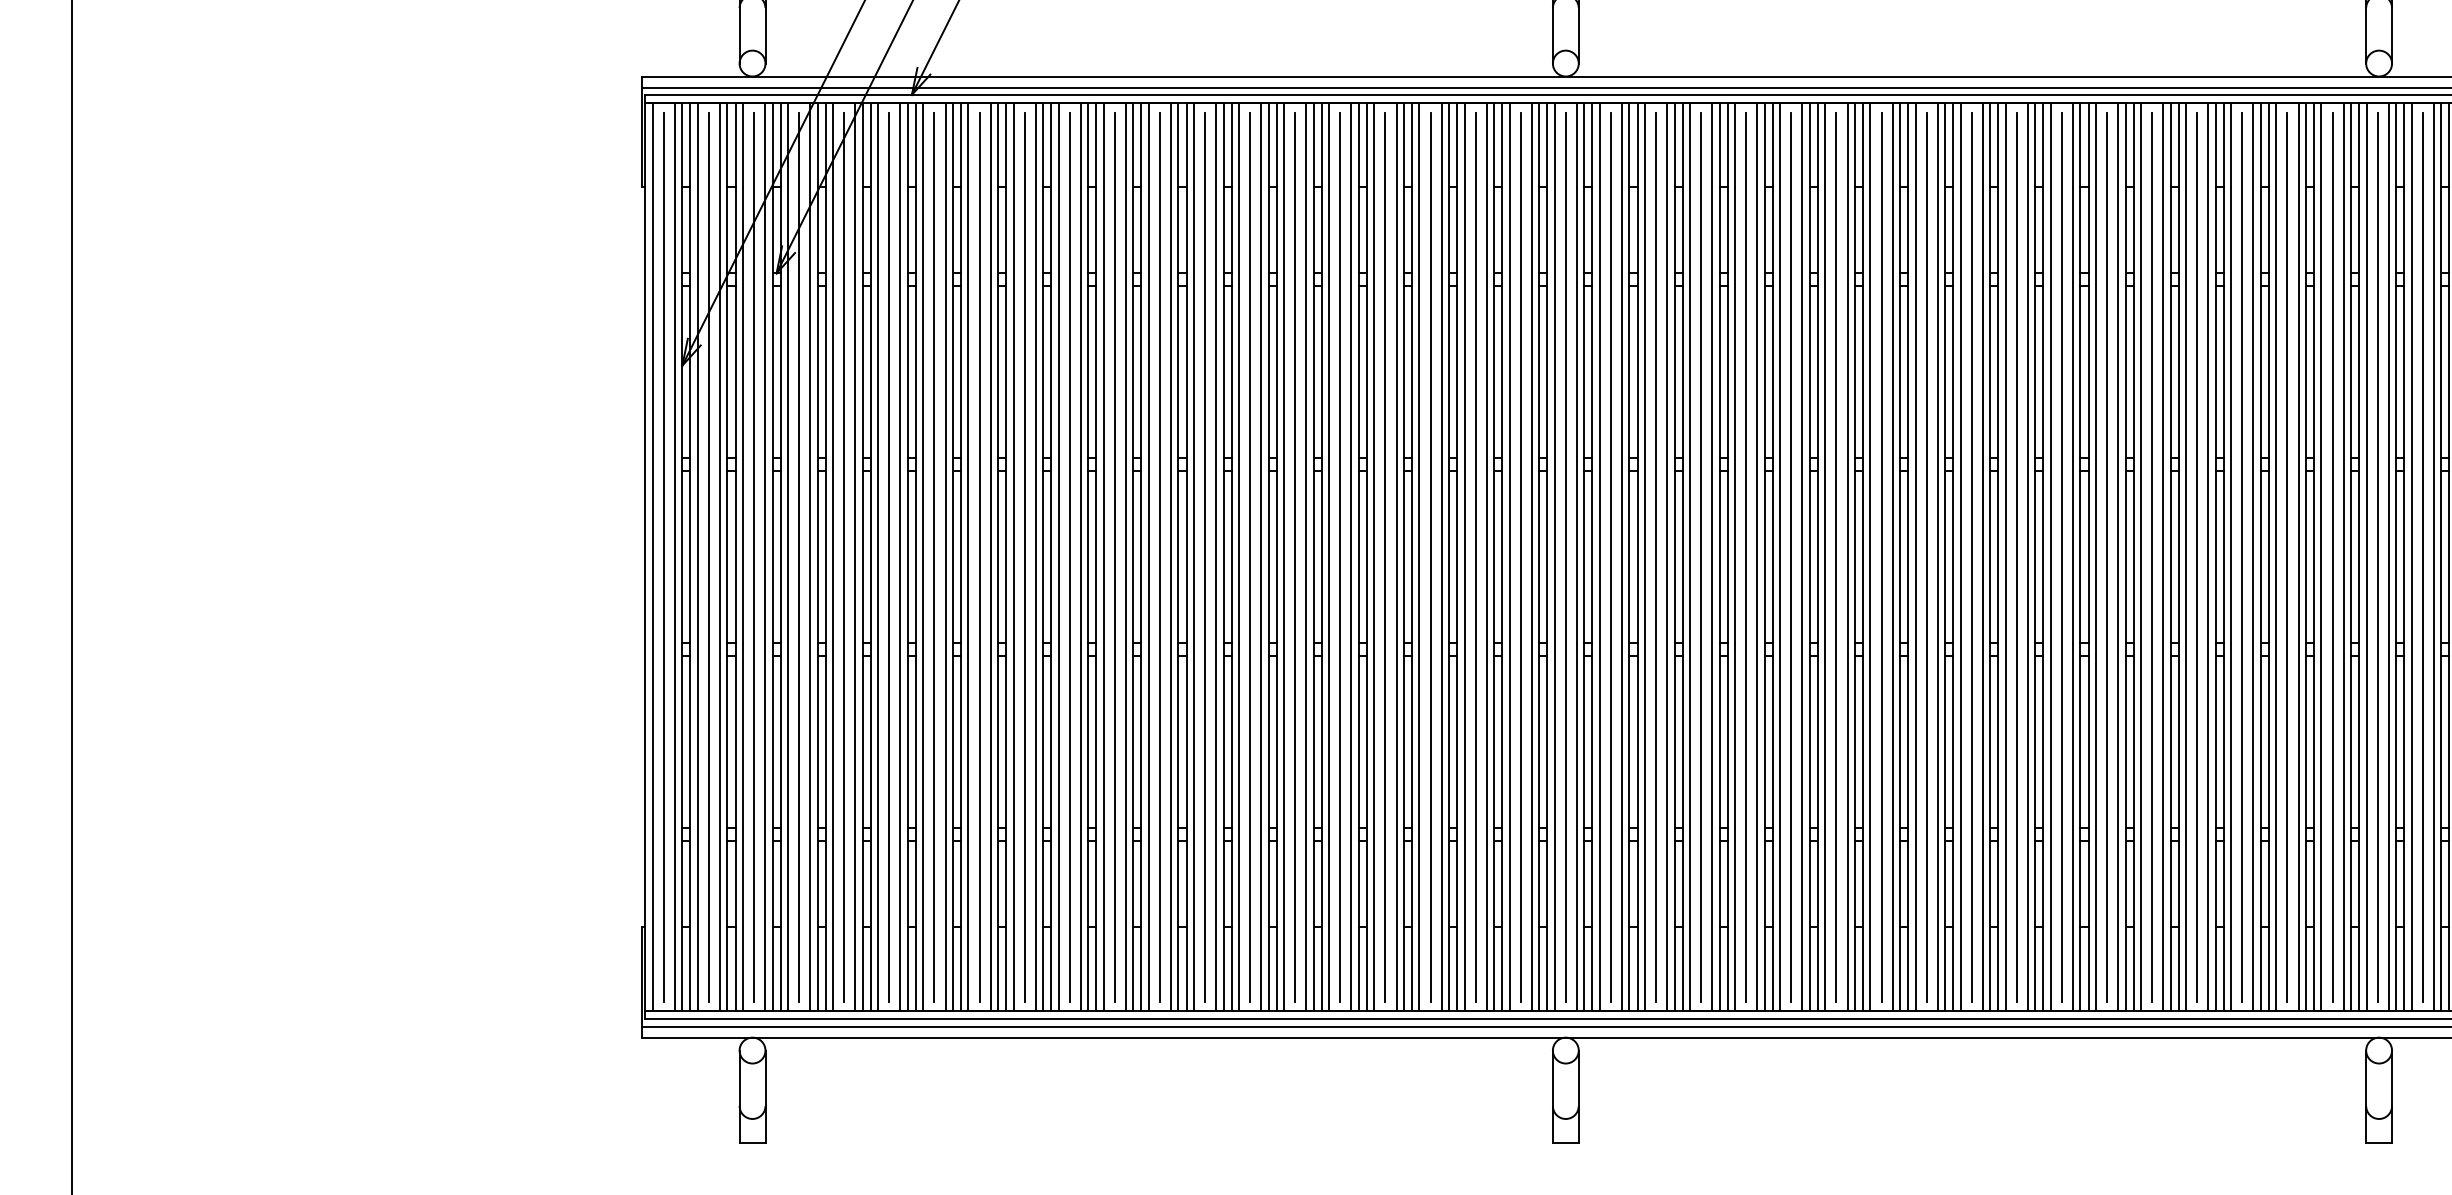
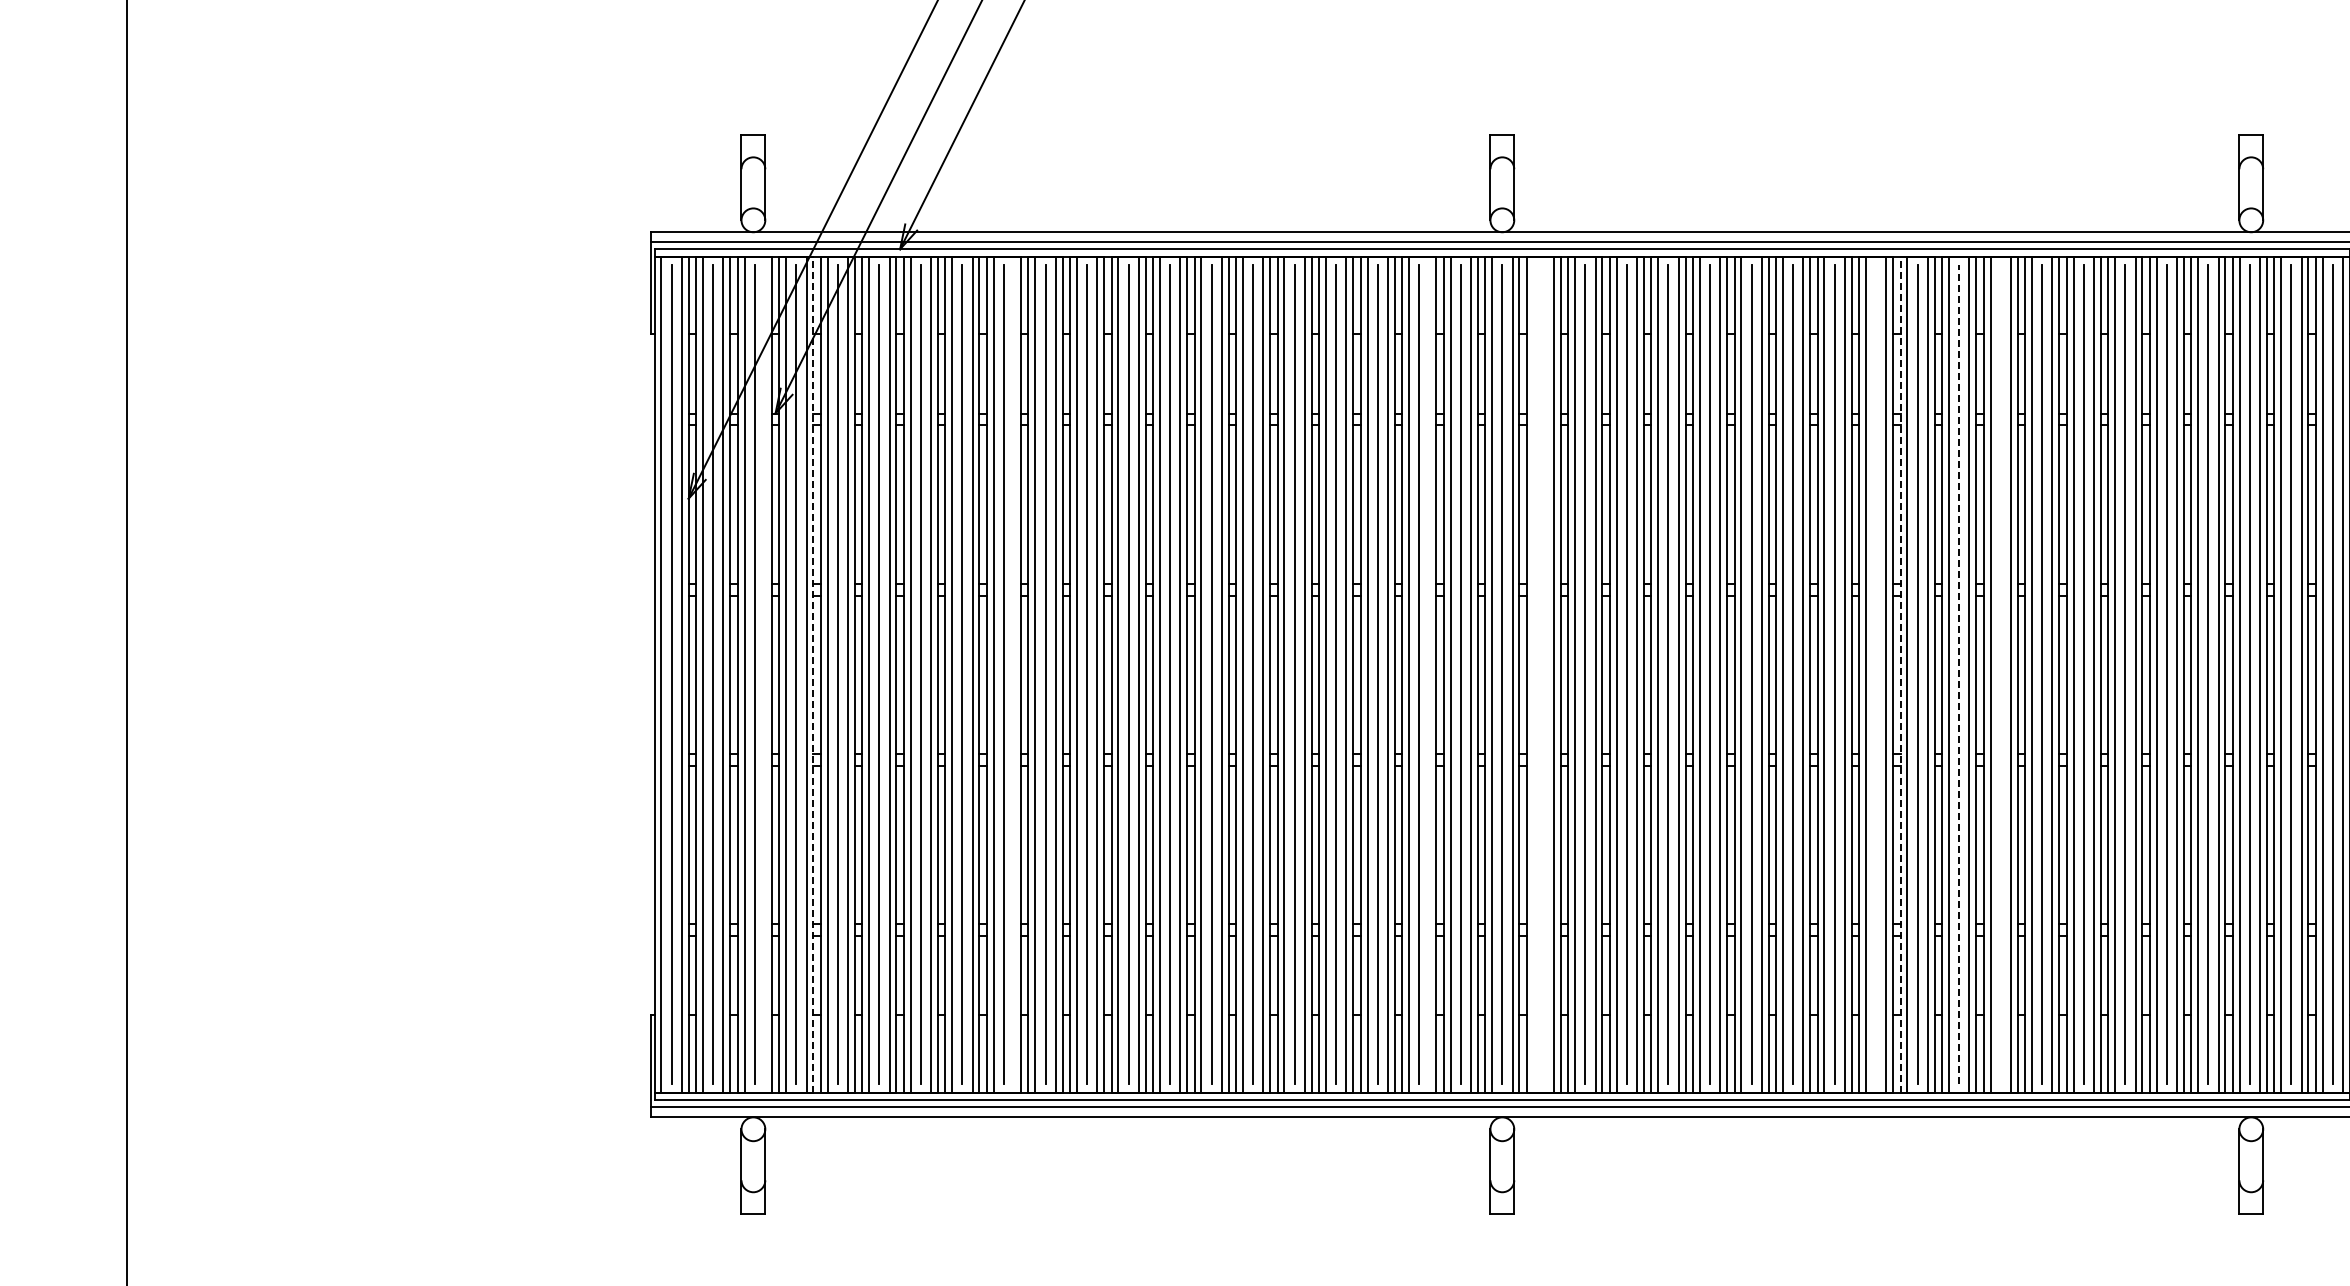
line: (764, 556) -> (764, 674), removed
line: (817, 556) -> (813, 674), solid -> dashed
line: (1036, 556) -> (1014, 674), removed
line: (1486, 556) -> (1429, 674), removed
line: (1599, 556) -> (1533, 674), removed
line: (1610, 556) -> (1543, 674), removed
line: (1972, 556) -> (1876, 674), removed
line: (1998, 556) -> (1900, 674), solid -> dashed
line: (2062, 556) -> (1959, 674), solid -> dashed
line: (2106, 556) -> (2000, 674), removed

